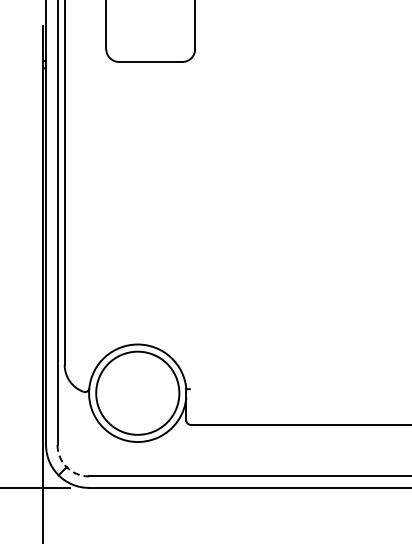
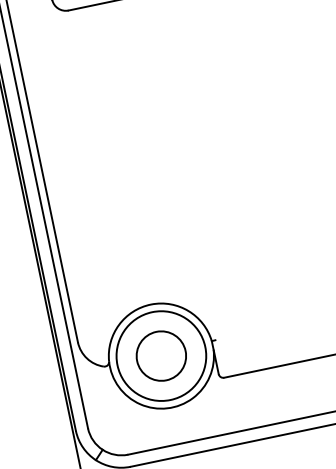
circle: (137, 393) -> (161, 356), added
arc: (66, 467) -> (102, 450), dashed -> solid

